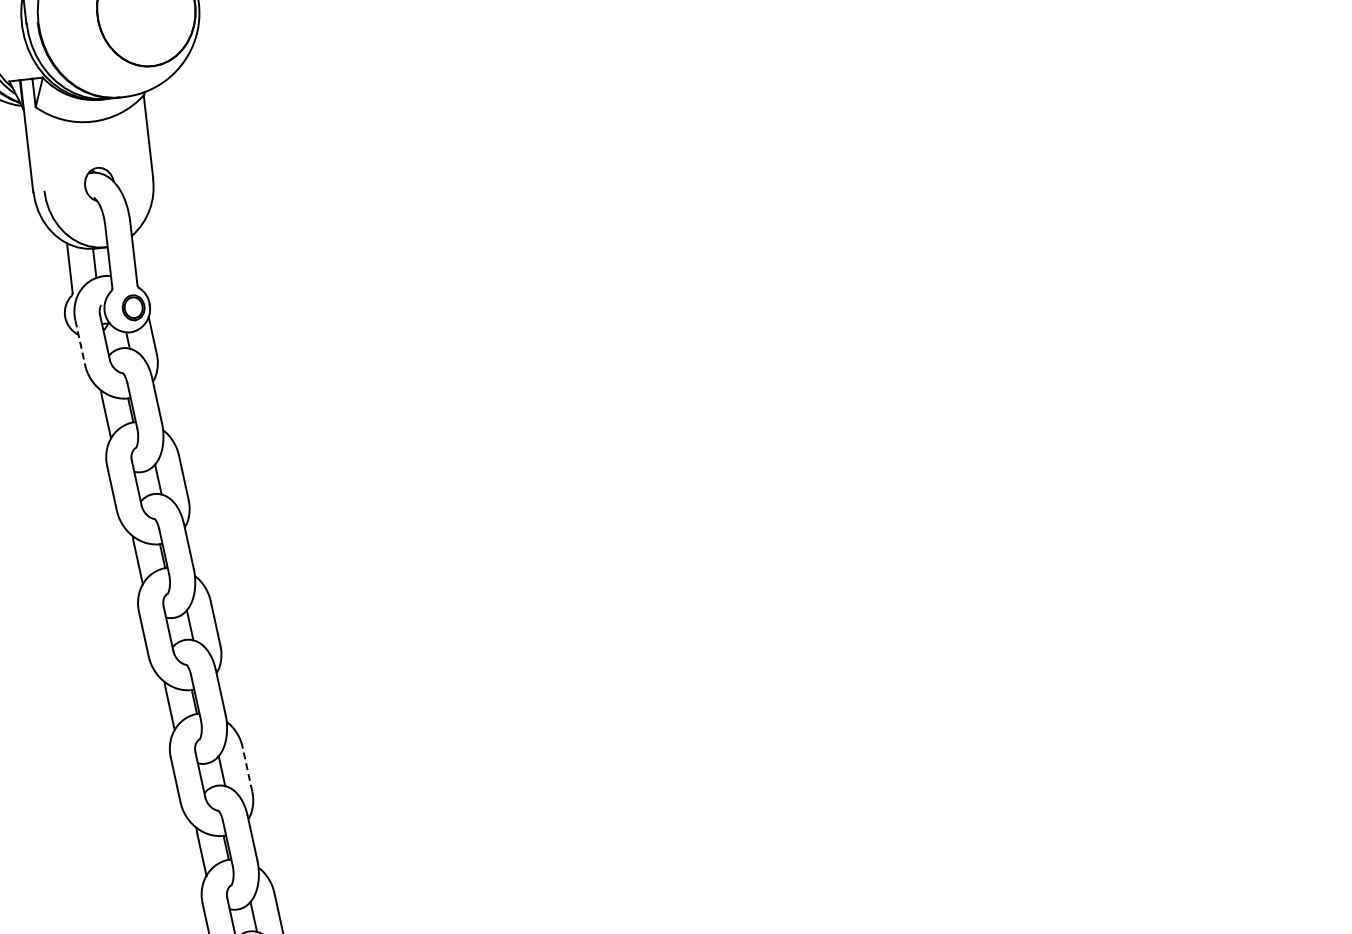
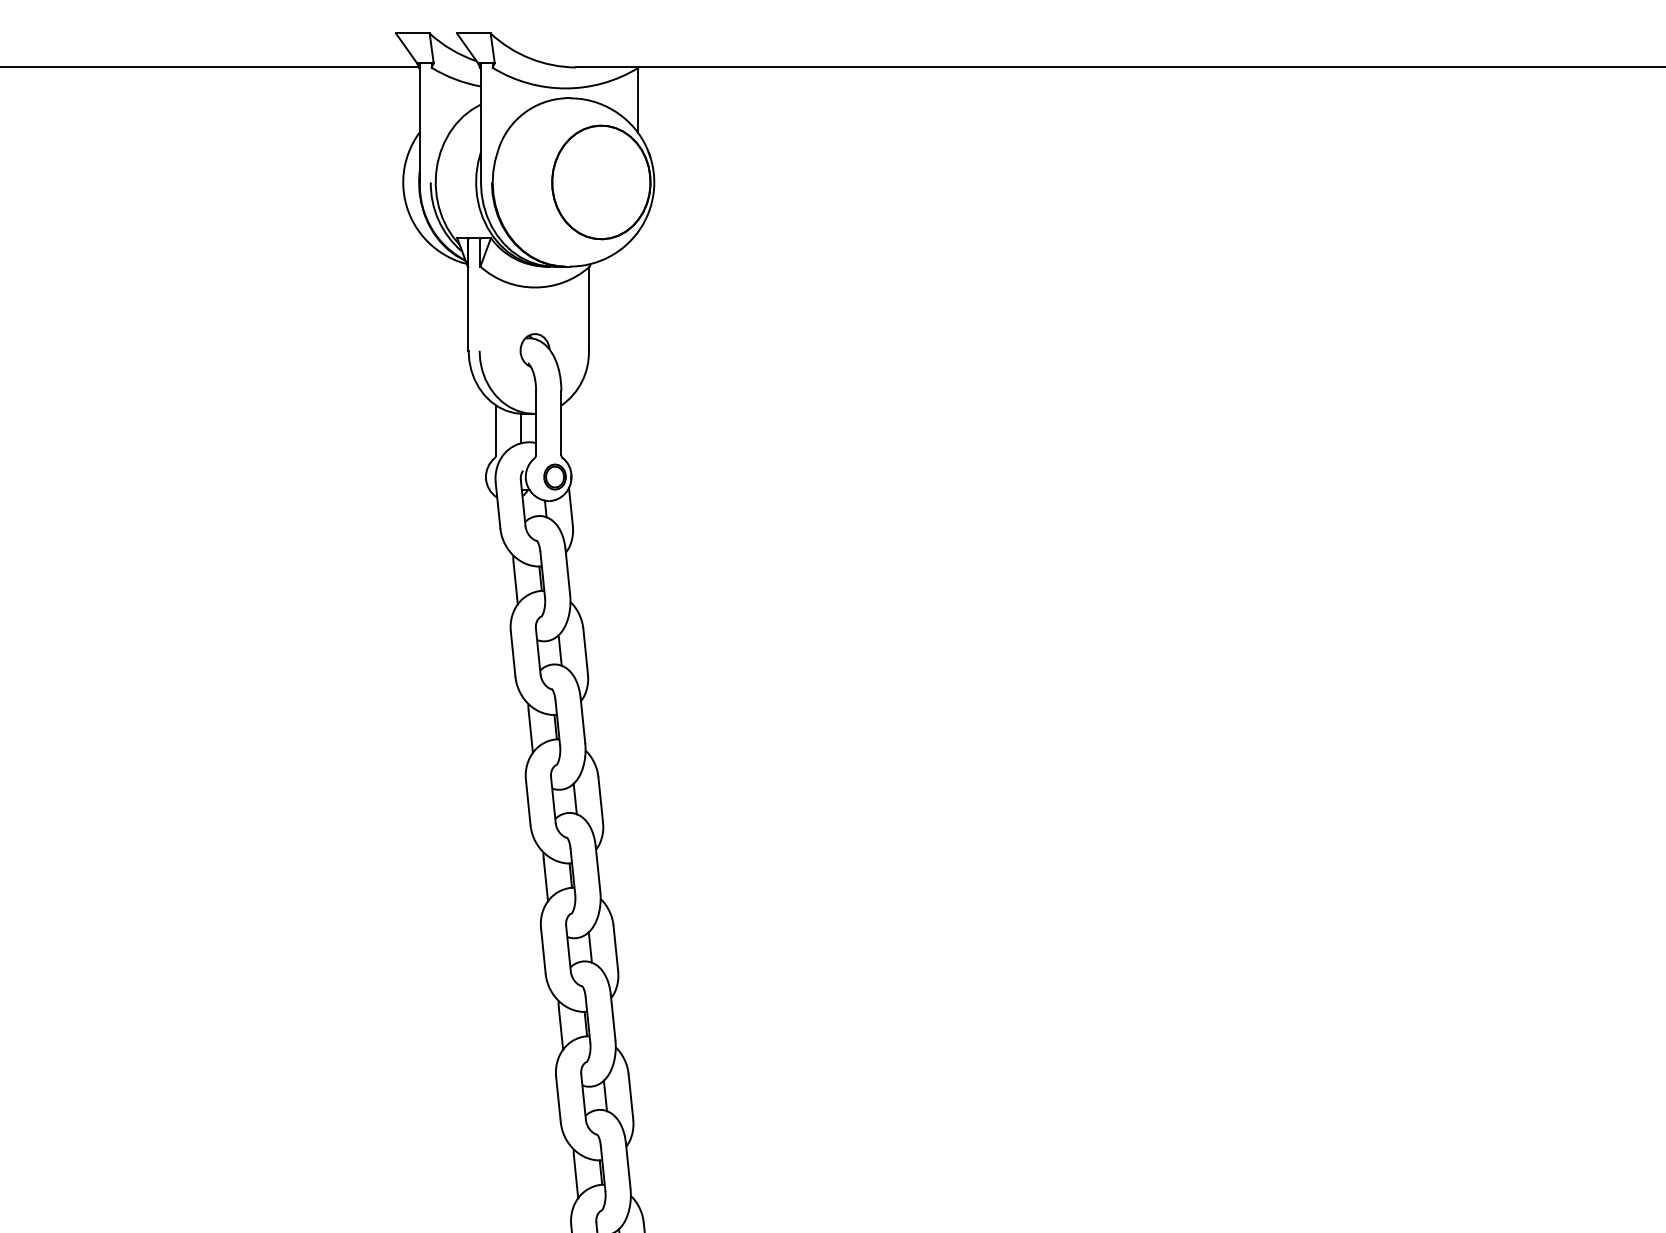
line: (80, 342) -> (498, 505), dashed -> solid
line: (247, 769) -> (615, 948), dashed -> solid

